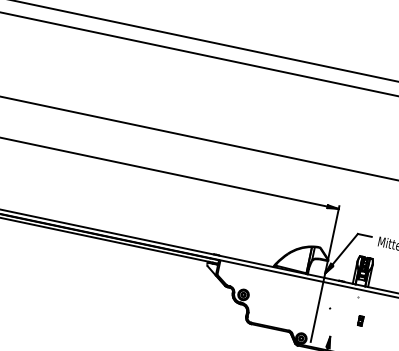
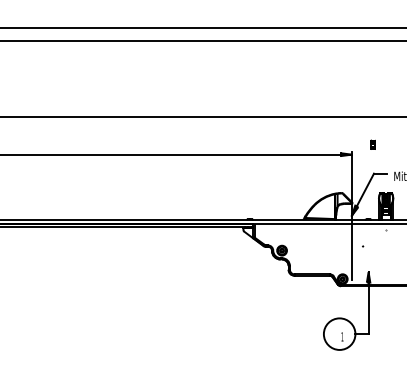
part: (360, 320) -> (372, 144), moved

